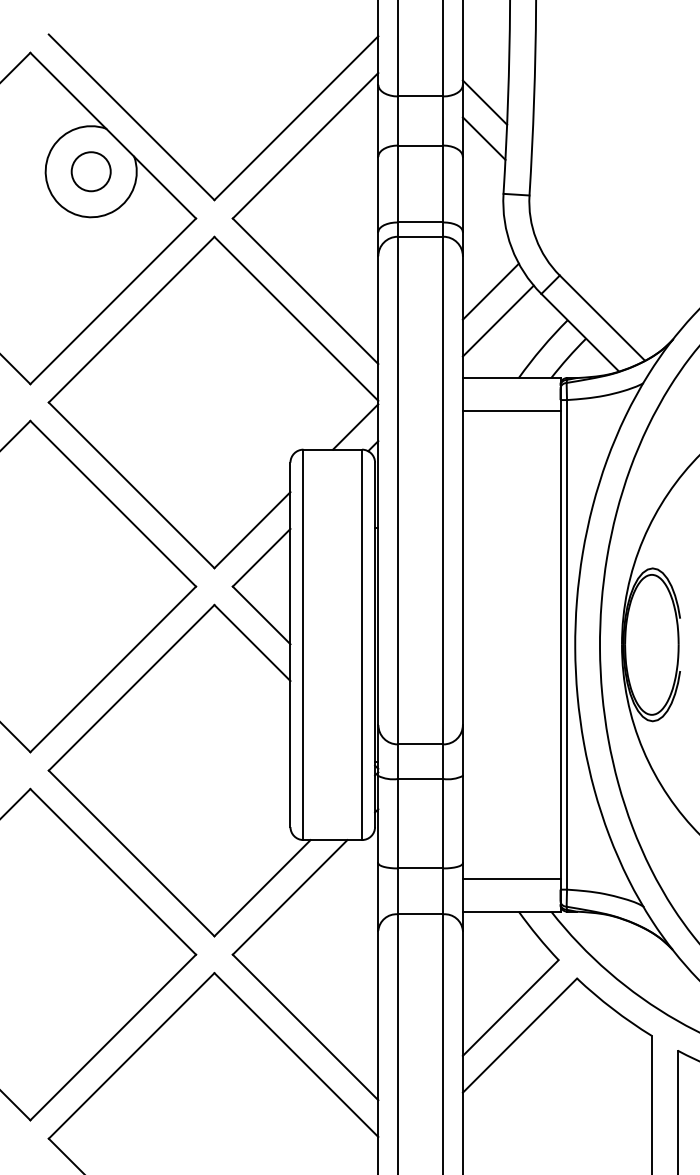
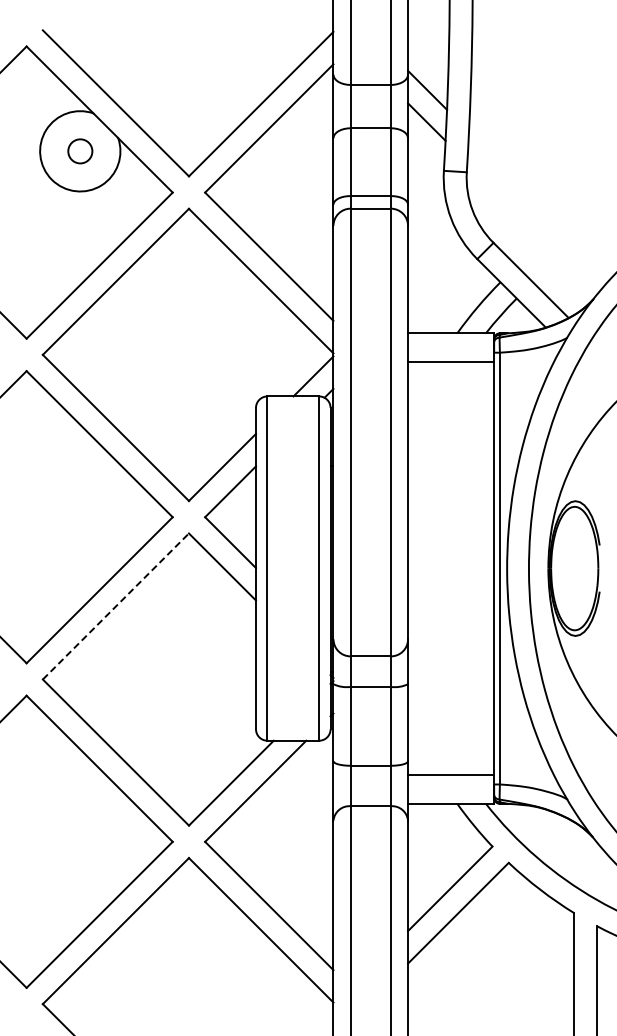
circle: (91, 171) -> (80, 151), size x0.7
line: (490, 290) -> (432, 256), removed
line: (498, 320) -> (439, 282), removed
line: (132, 687) -> (116, 606), solid -> dashed

